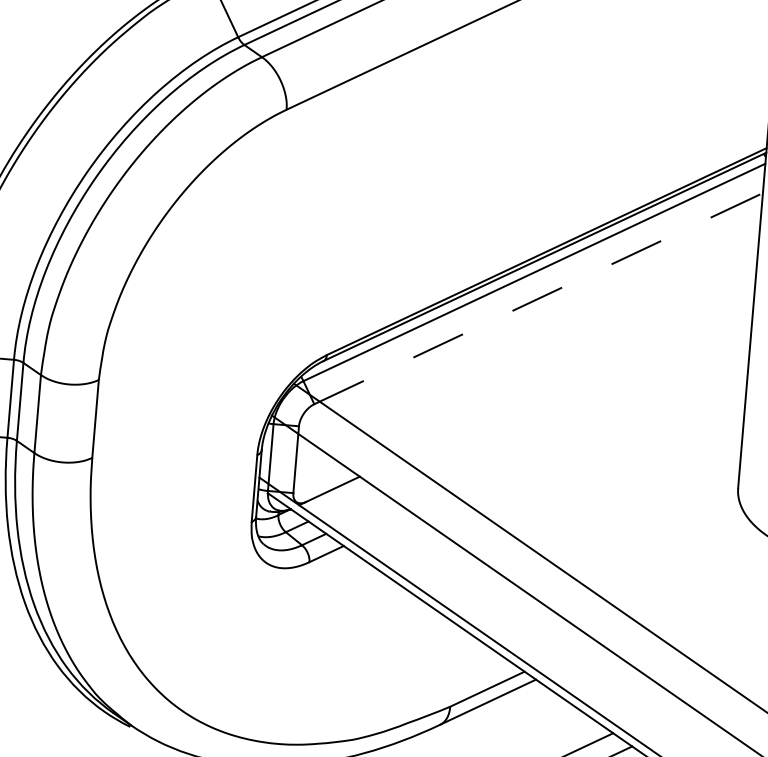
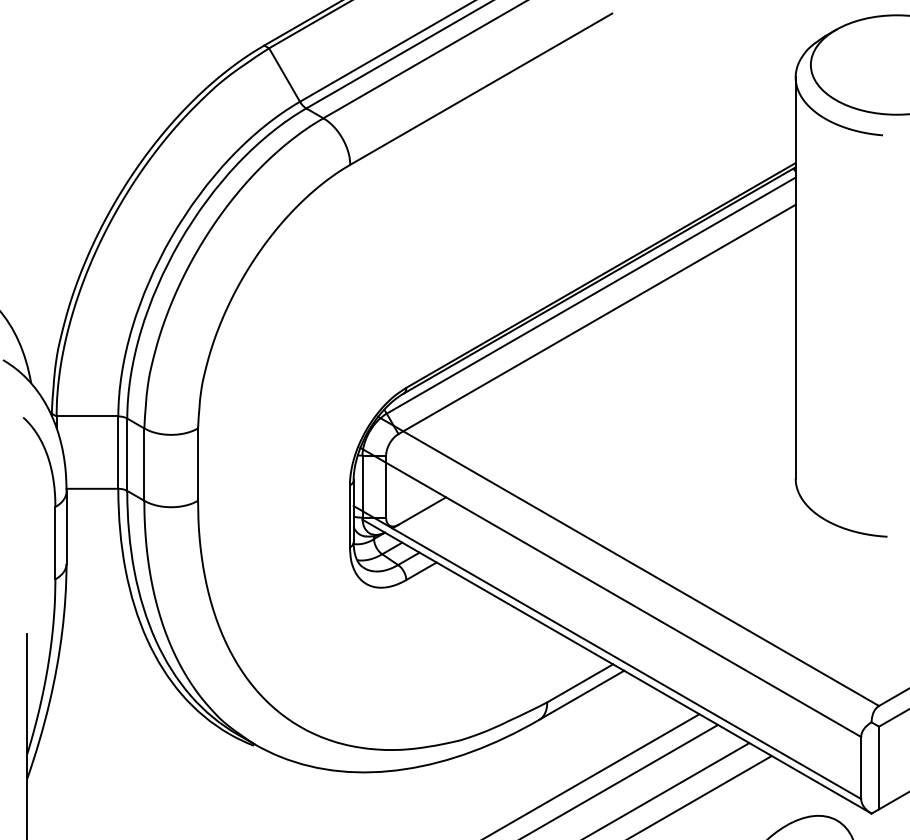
line: (539, 298) -> (597, 319), dashed -> solid

